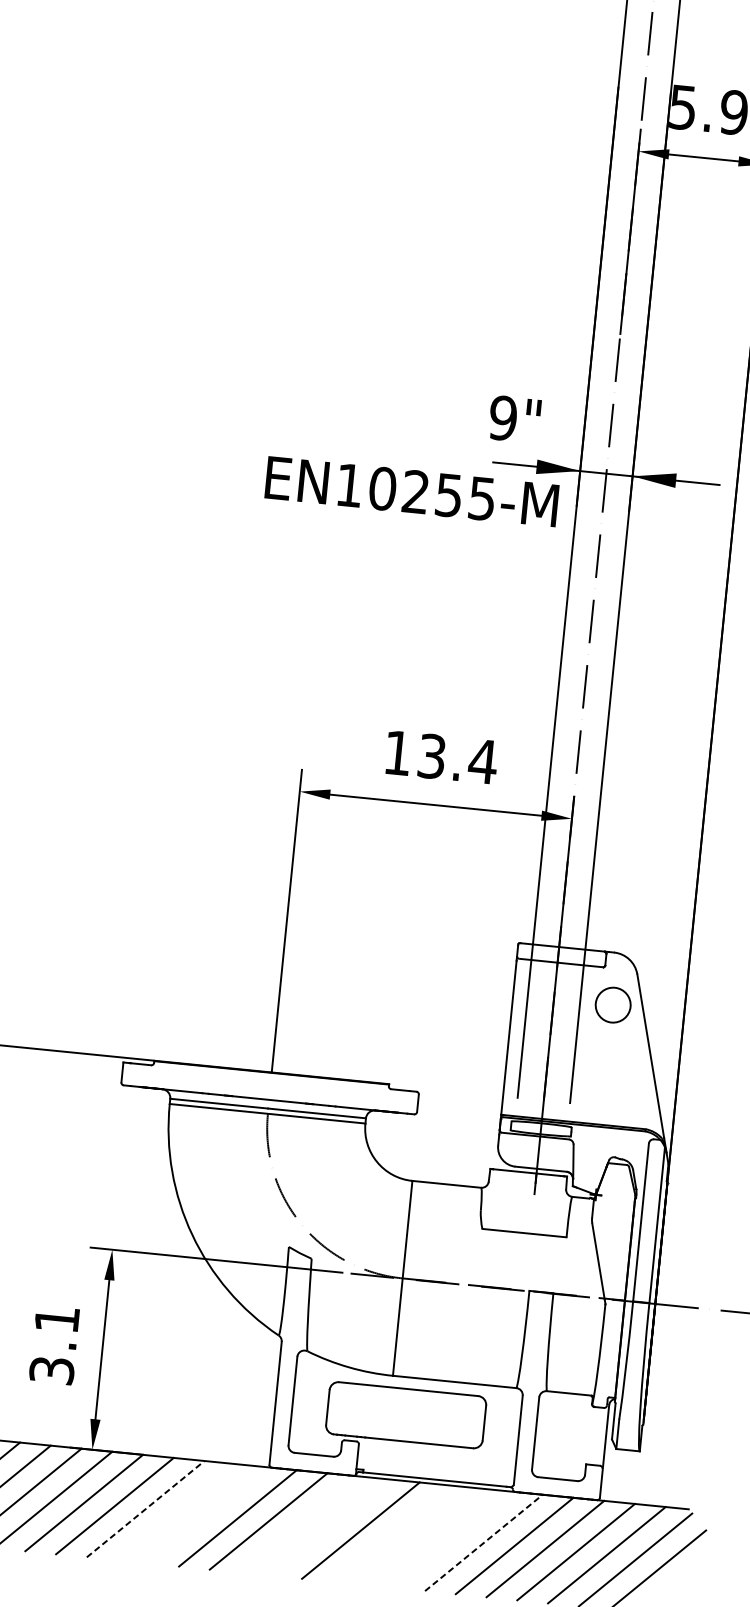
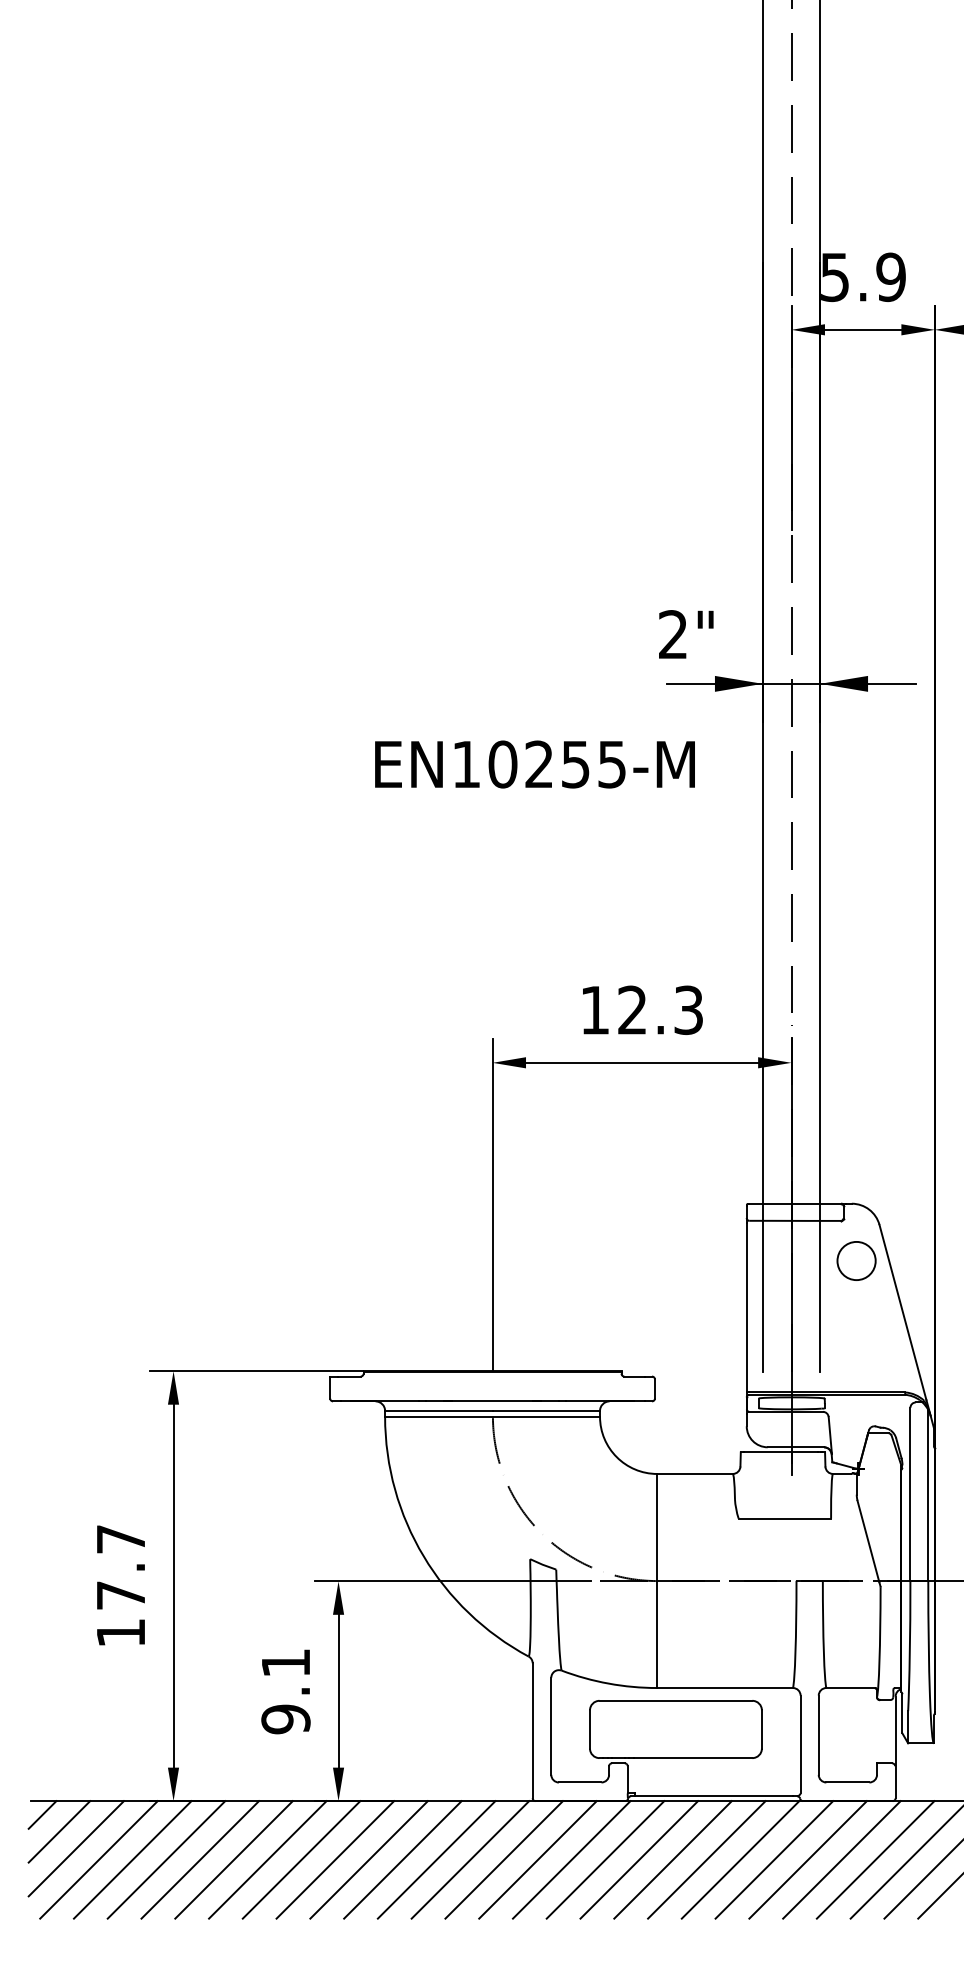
text: (502, 417) -> (672, 634), 9" -> 2"
text: (411, 491) -> (534, 764), moved
text: (458, 759) -> (661, 1010), 13.4 -> 12.3
text: (51, 1370) -> (285, 1719), 3.1 -> 9.1
line: (146, 1508) -> (403, 1859), dashed -> solid
line: (176, 1511) -> (436, 1859), added
line: (207, 1514) -> (470, 1859), added
line: (299, 1524) -> (571, 1859), added
line: (330, 1527) -> (605, 1859), added
line: (391, 1533) -> (672, 1859), added
line: (422, 1536) -> (706, 1859), added
line: (453, 1539) -> (740, 1859), added
line: (484, 1542) -> (774, 1859), dashed -> solid

